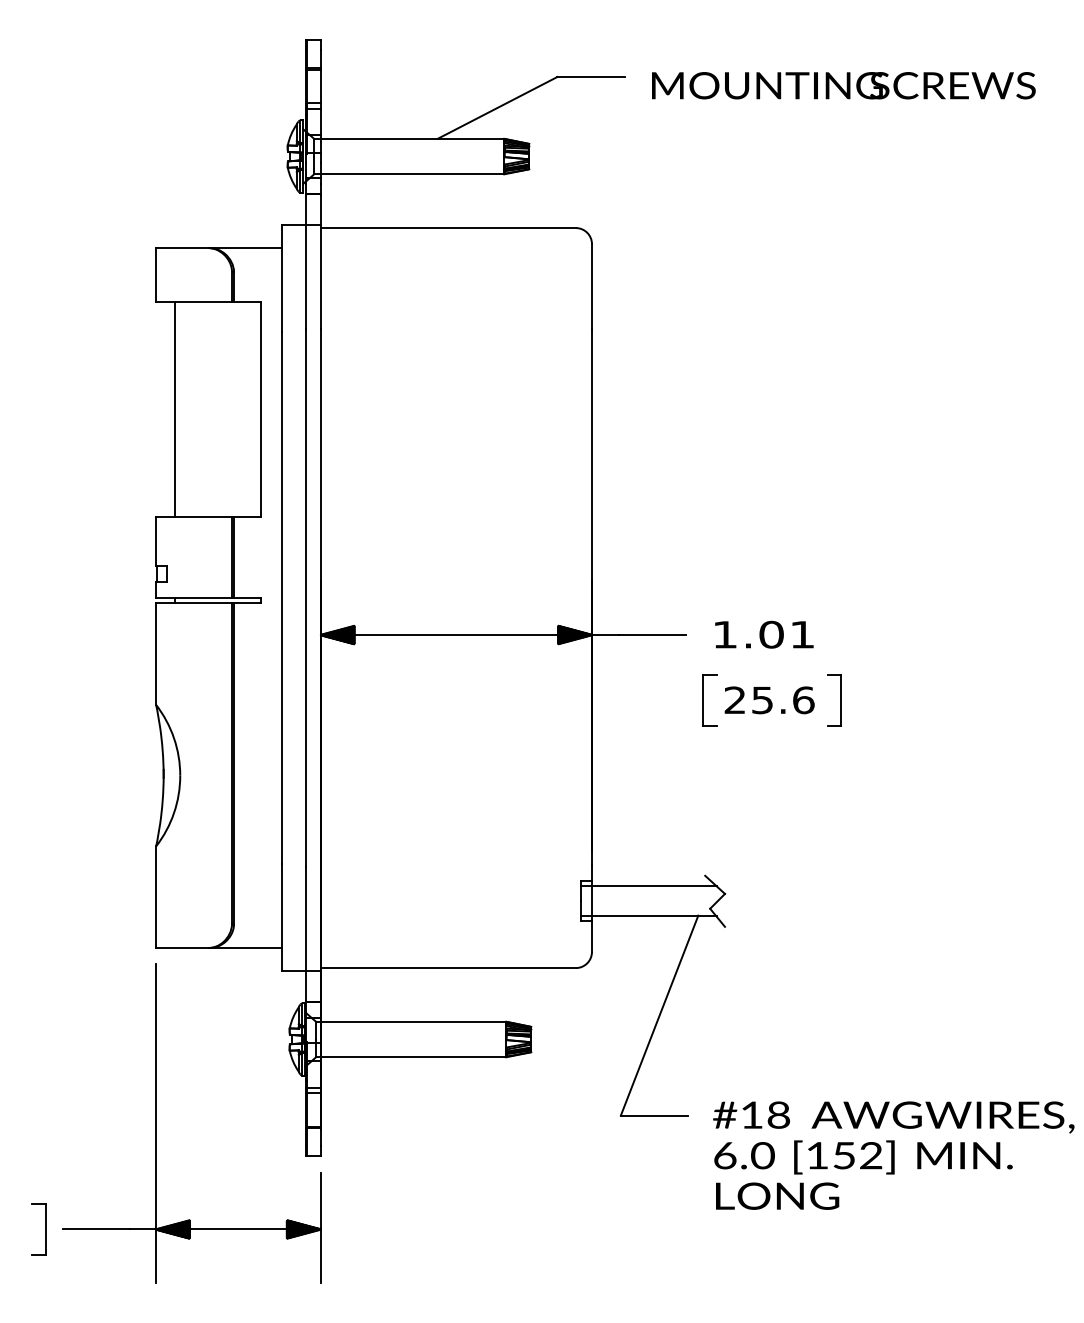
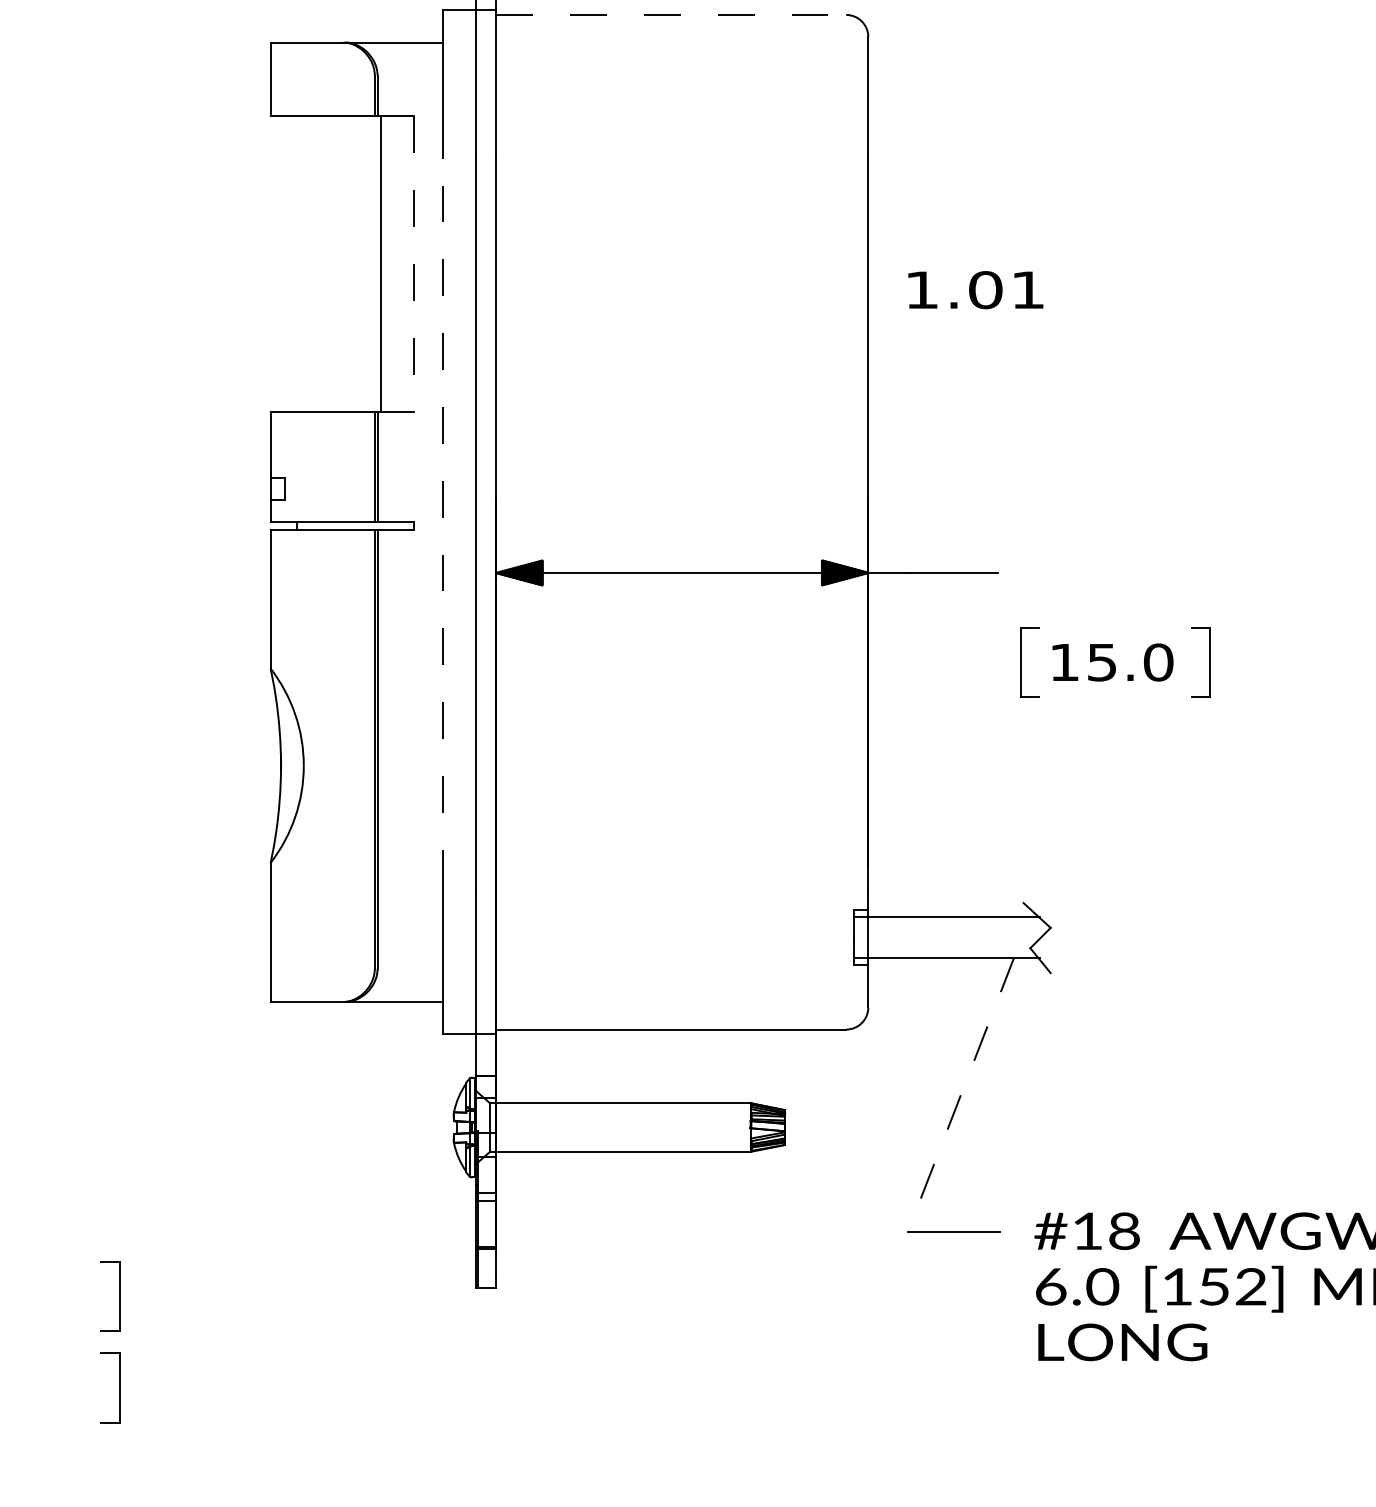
line: (448, 228) -> (671, 15), solid -> dashed
line: (175, 409) -> (380, 263), moved
line: (260, 409) -> (413, 263), solid -> dashed
line: (281, 598) -> (442, 522), solid -> dashed
text: (764, 634) -> (975, 289), moved
text: (769, 700) -> (1111, 662), 25.6 -> 15.0
line: (659, 1016) -> (960, 1095), solid -> dashed
part: (156, 1123) -> (271, 1242), removed
part: (45, 1162) -> (119, 1296), added

